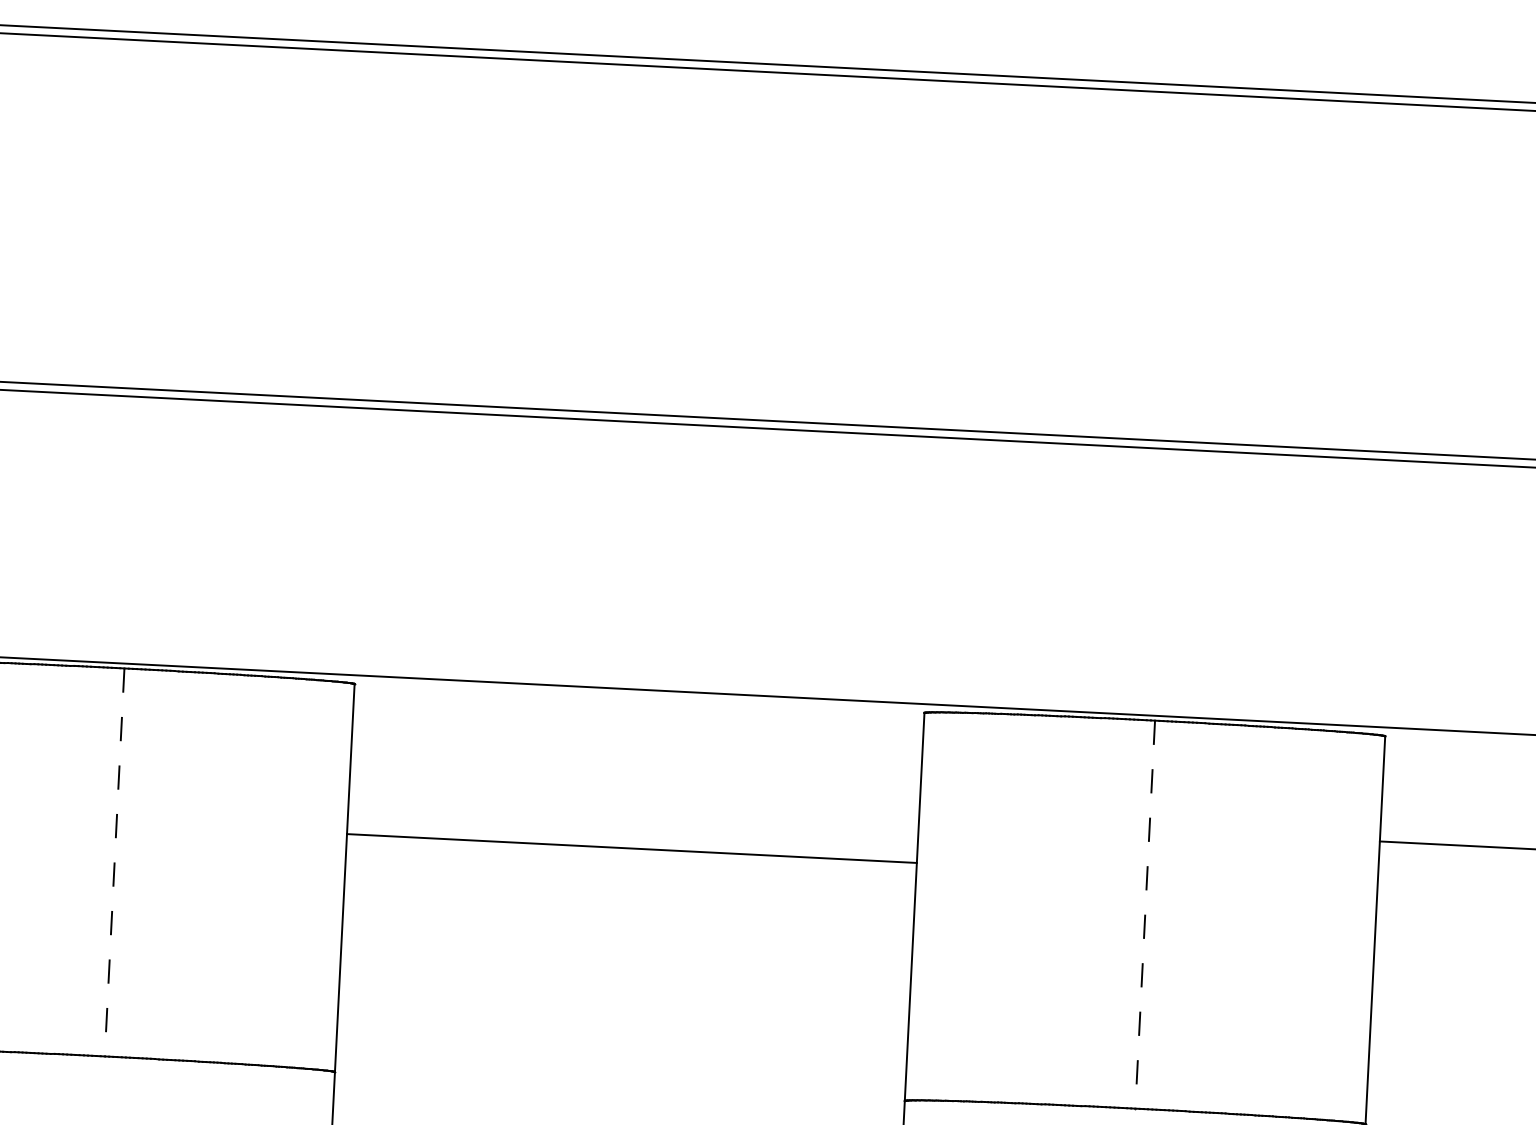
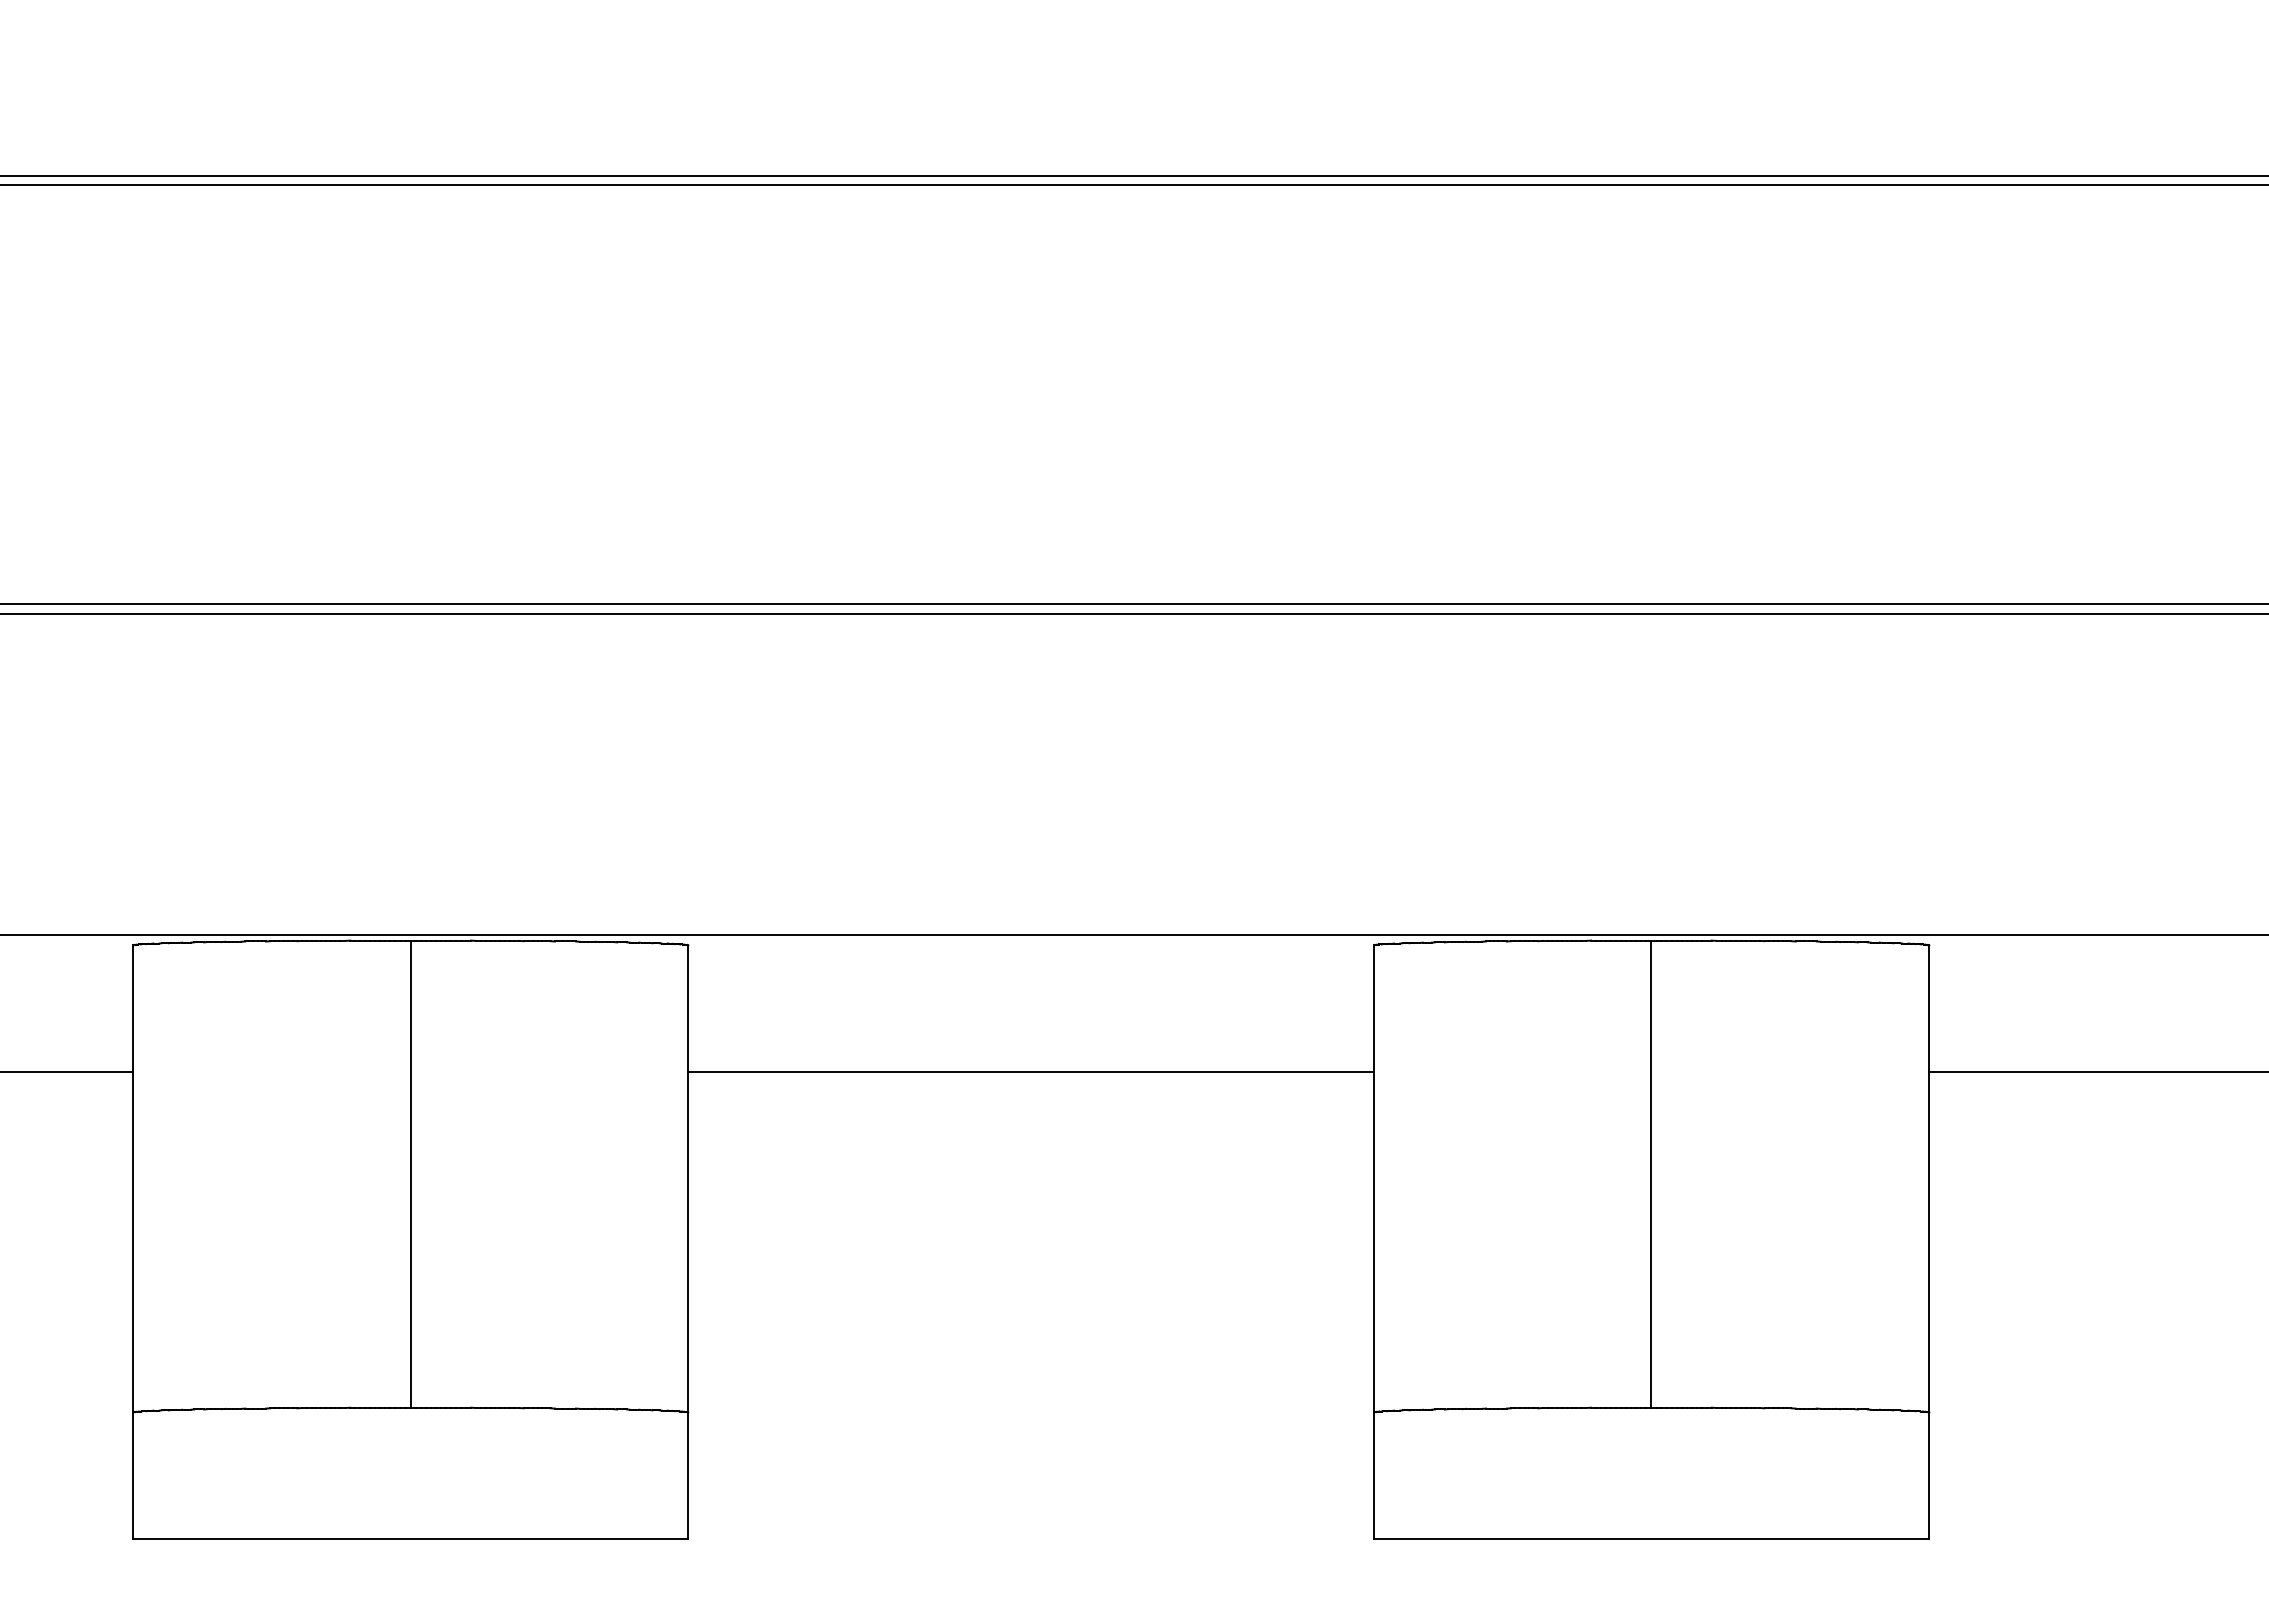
line: (631, 848) -> (1030, 1071), moved
line: (114, 862) -> (410, 1174), dashed -> solid
line: (1145, 914) -> (1651, 1174), dashed -> solid

